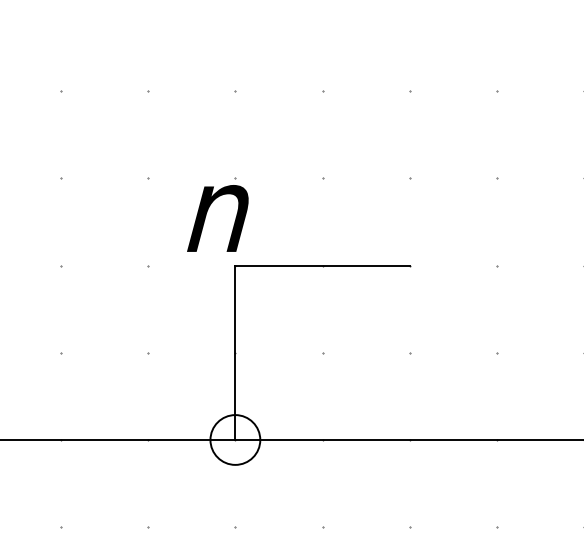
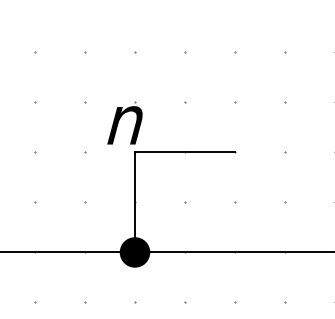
fill: (234, 440) -> (134, 252), added

